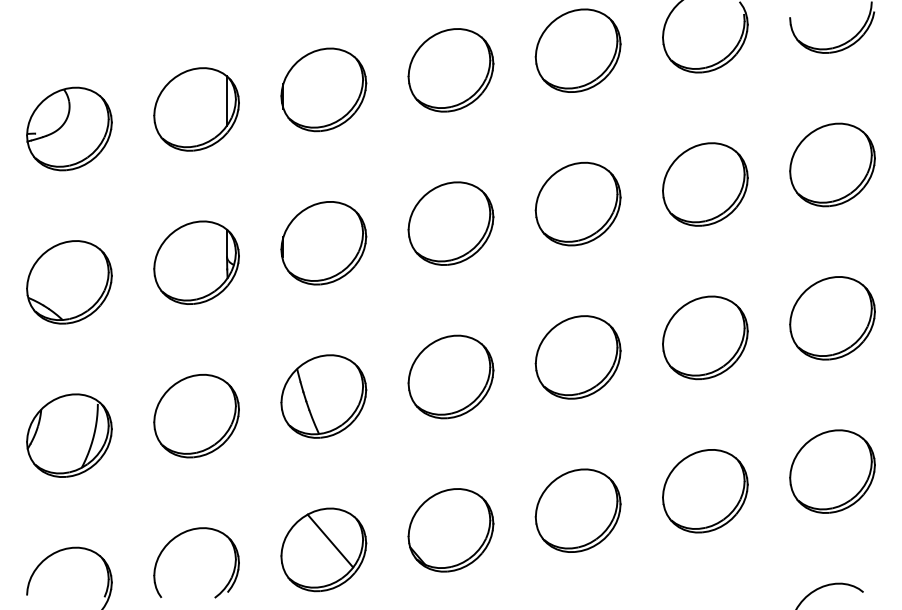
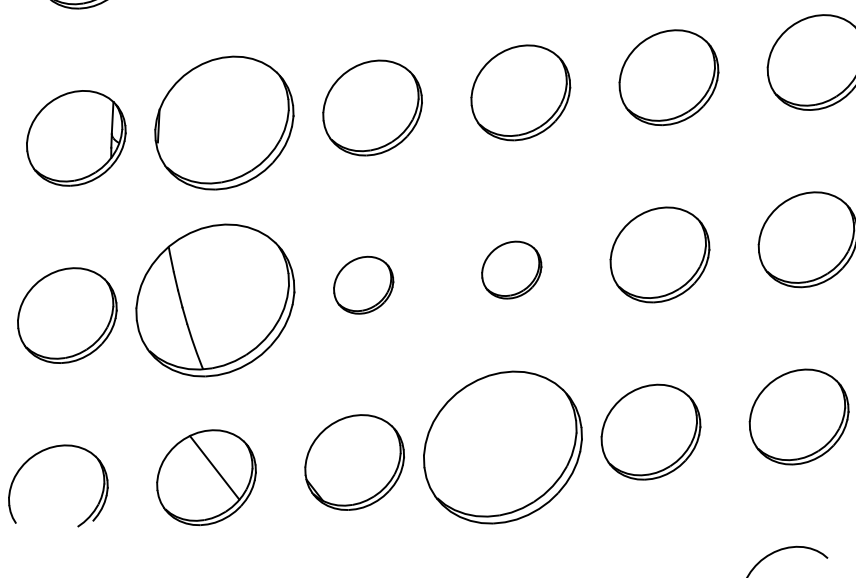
part: (323, 243) -> (224, 123), size x1.4
part: (577, 357) -> (511, 270), size x0.6
part: (450, 376) -> (363, 284), size x0.6
part: (323, 396) -> (215, 300), size x1.6
part: (577, 510) -> (502, 447), size x1.6

